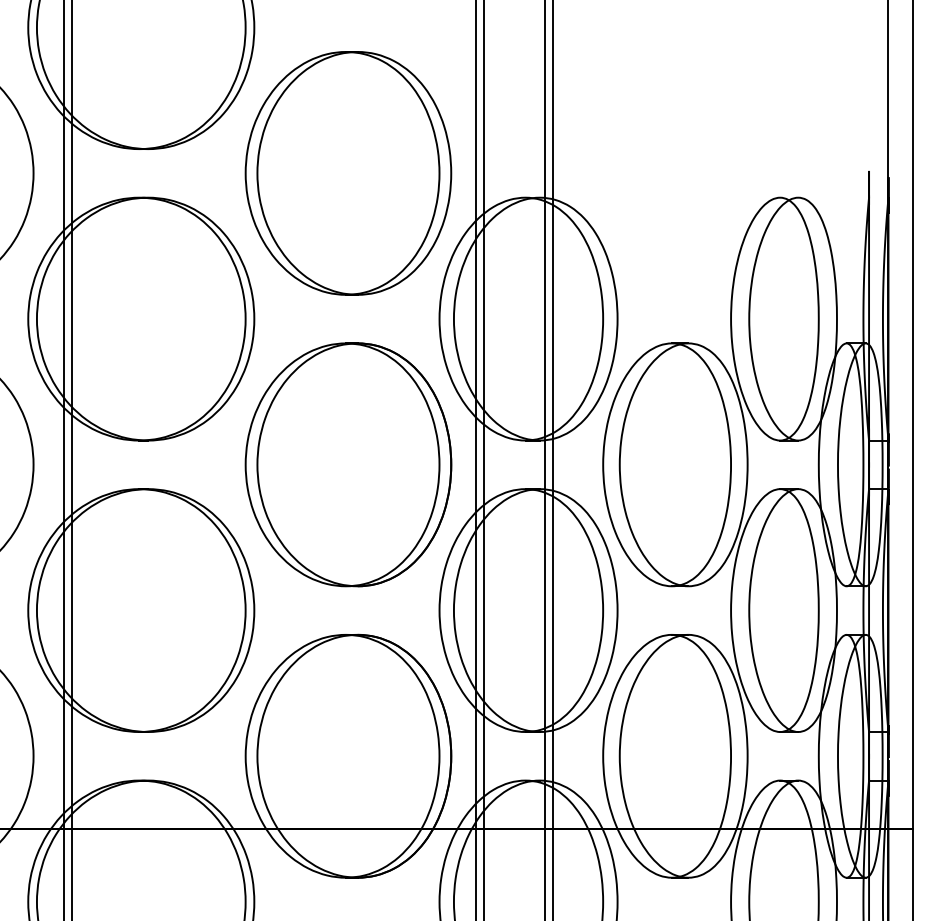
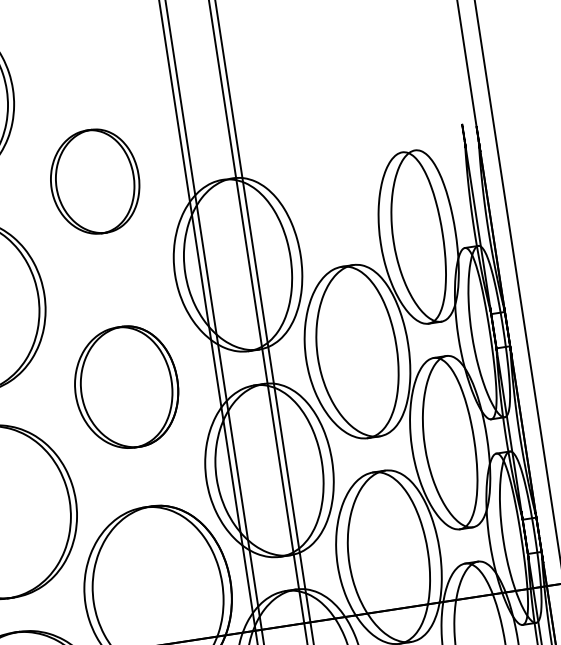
part: (348, 173) -> (95, 181), size x0.6
part: (348, 464) -> (126, 387), size x0.7

